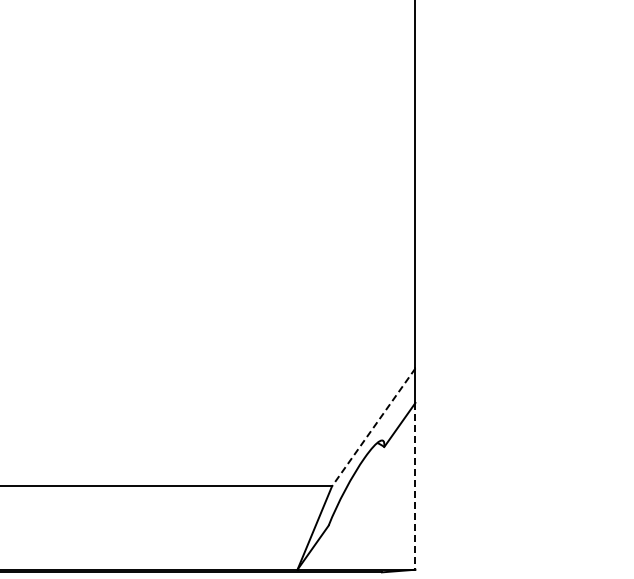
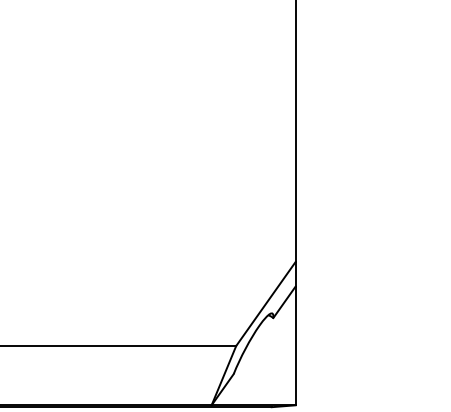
line: (373, 427) -> (265, 304), dashed -> solid
line: (415, 486) -> (295, 346), dashed -> solid

